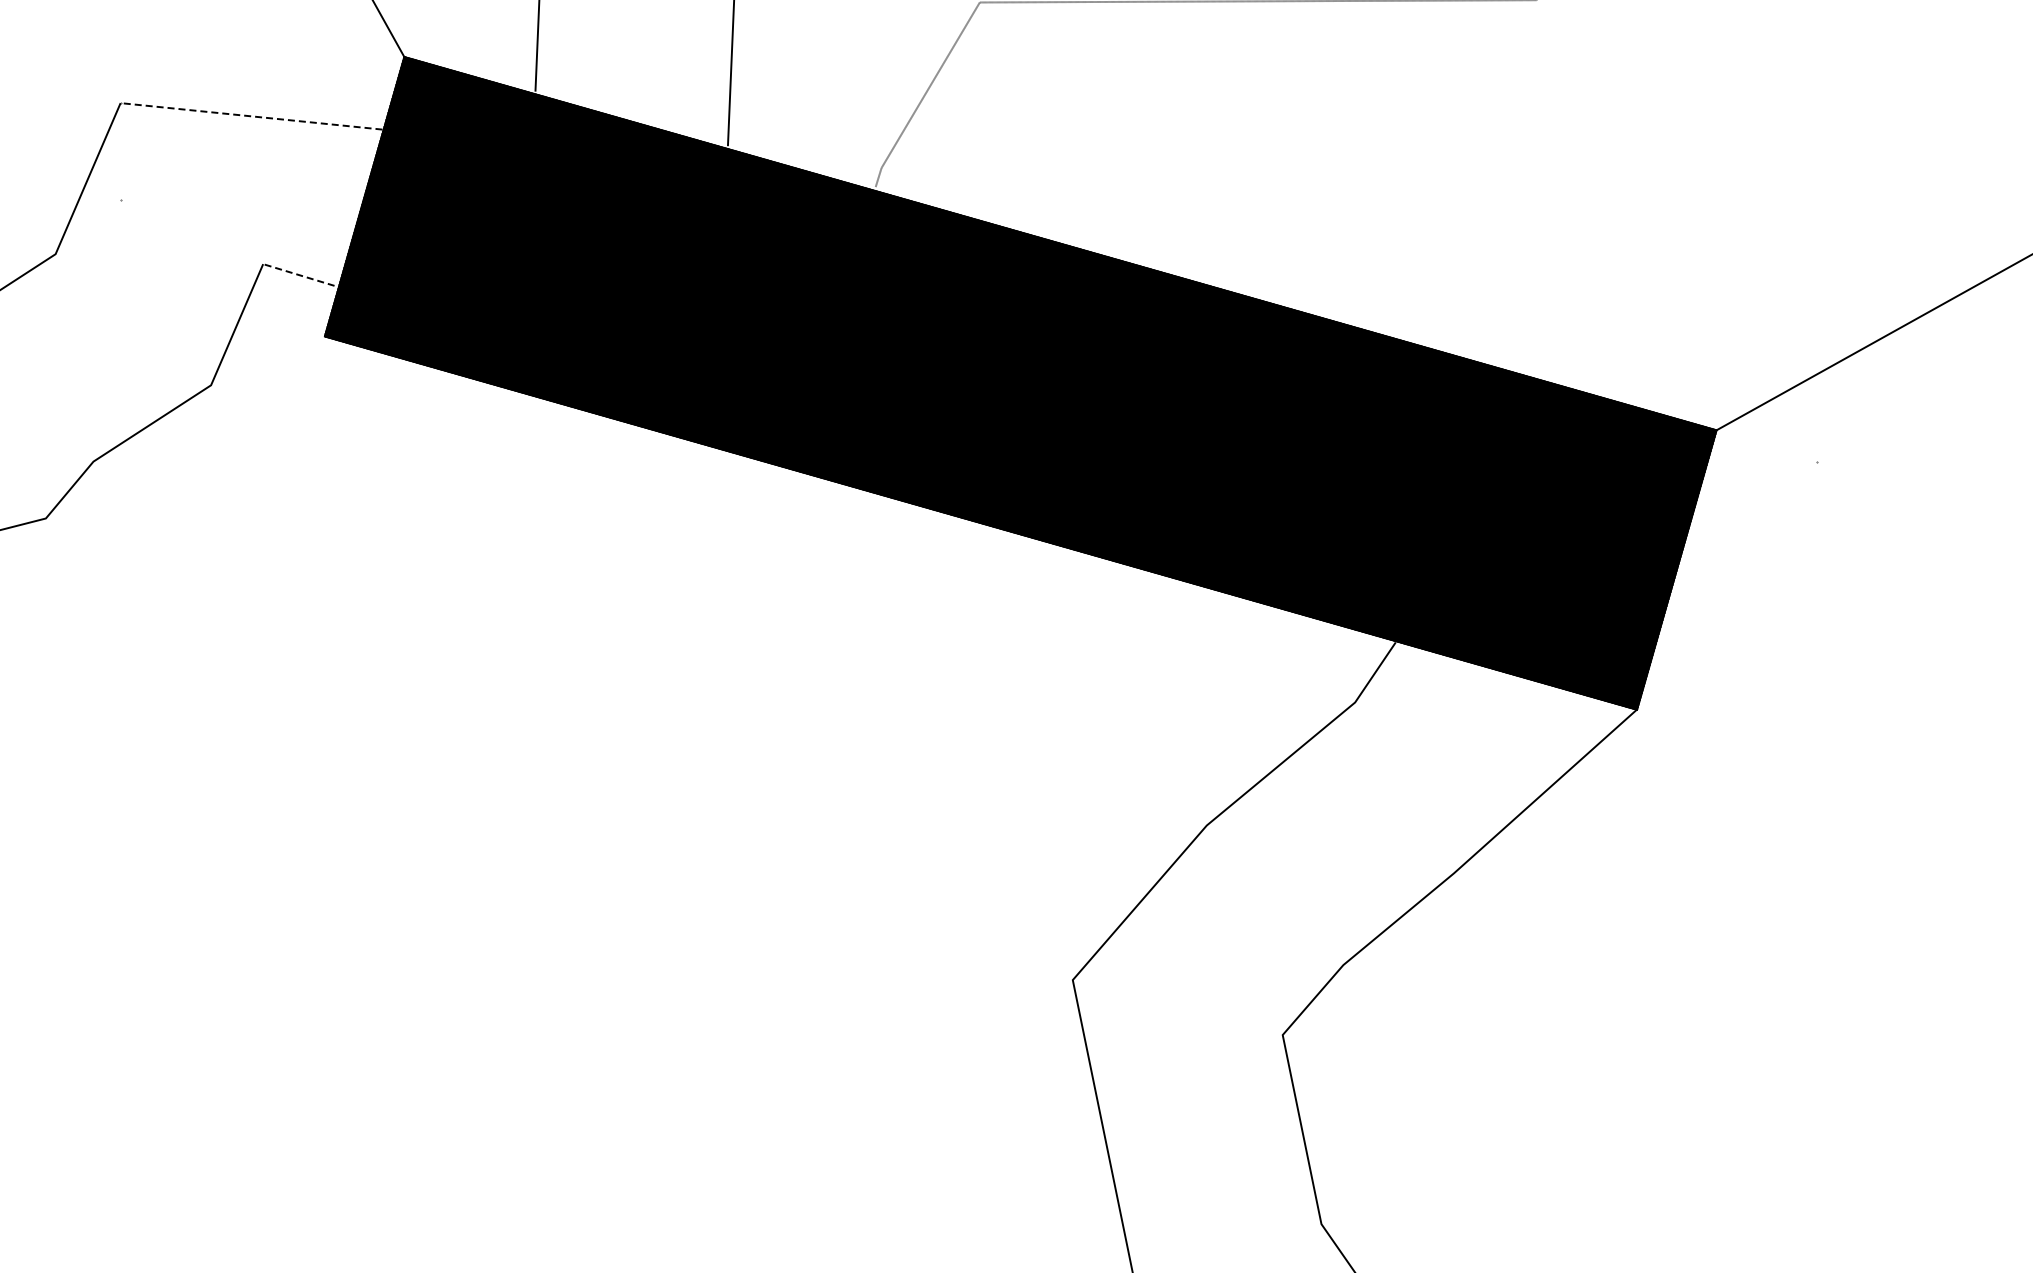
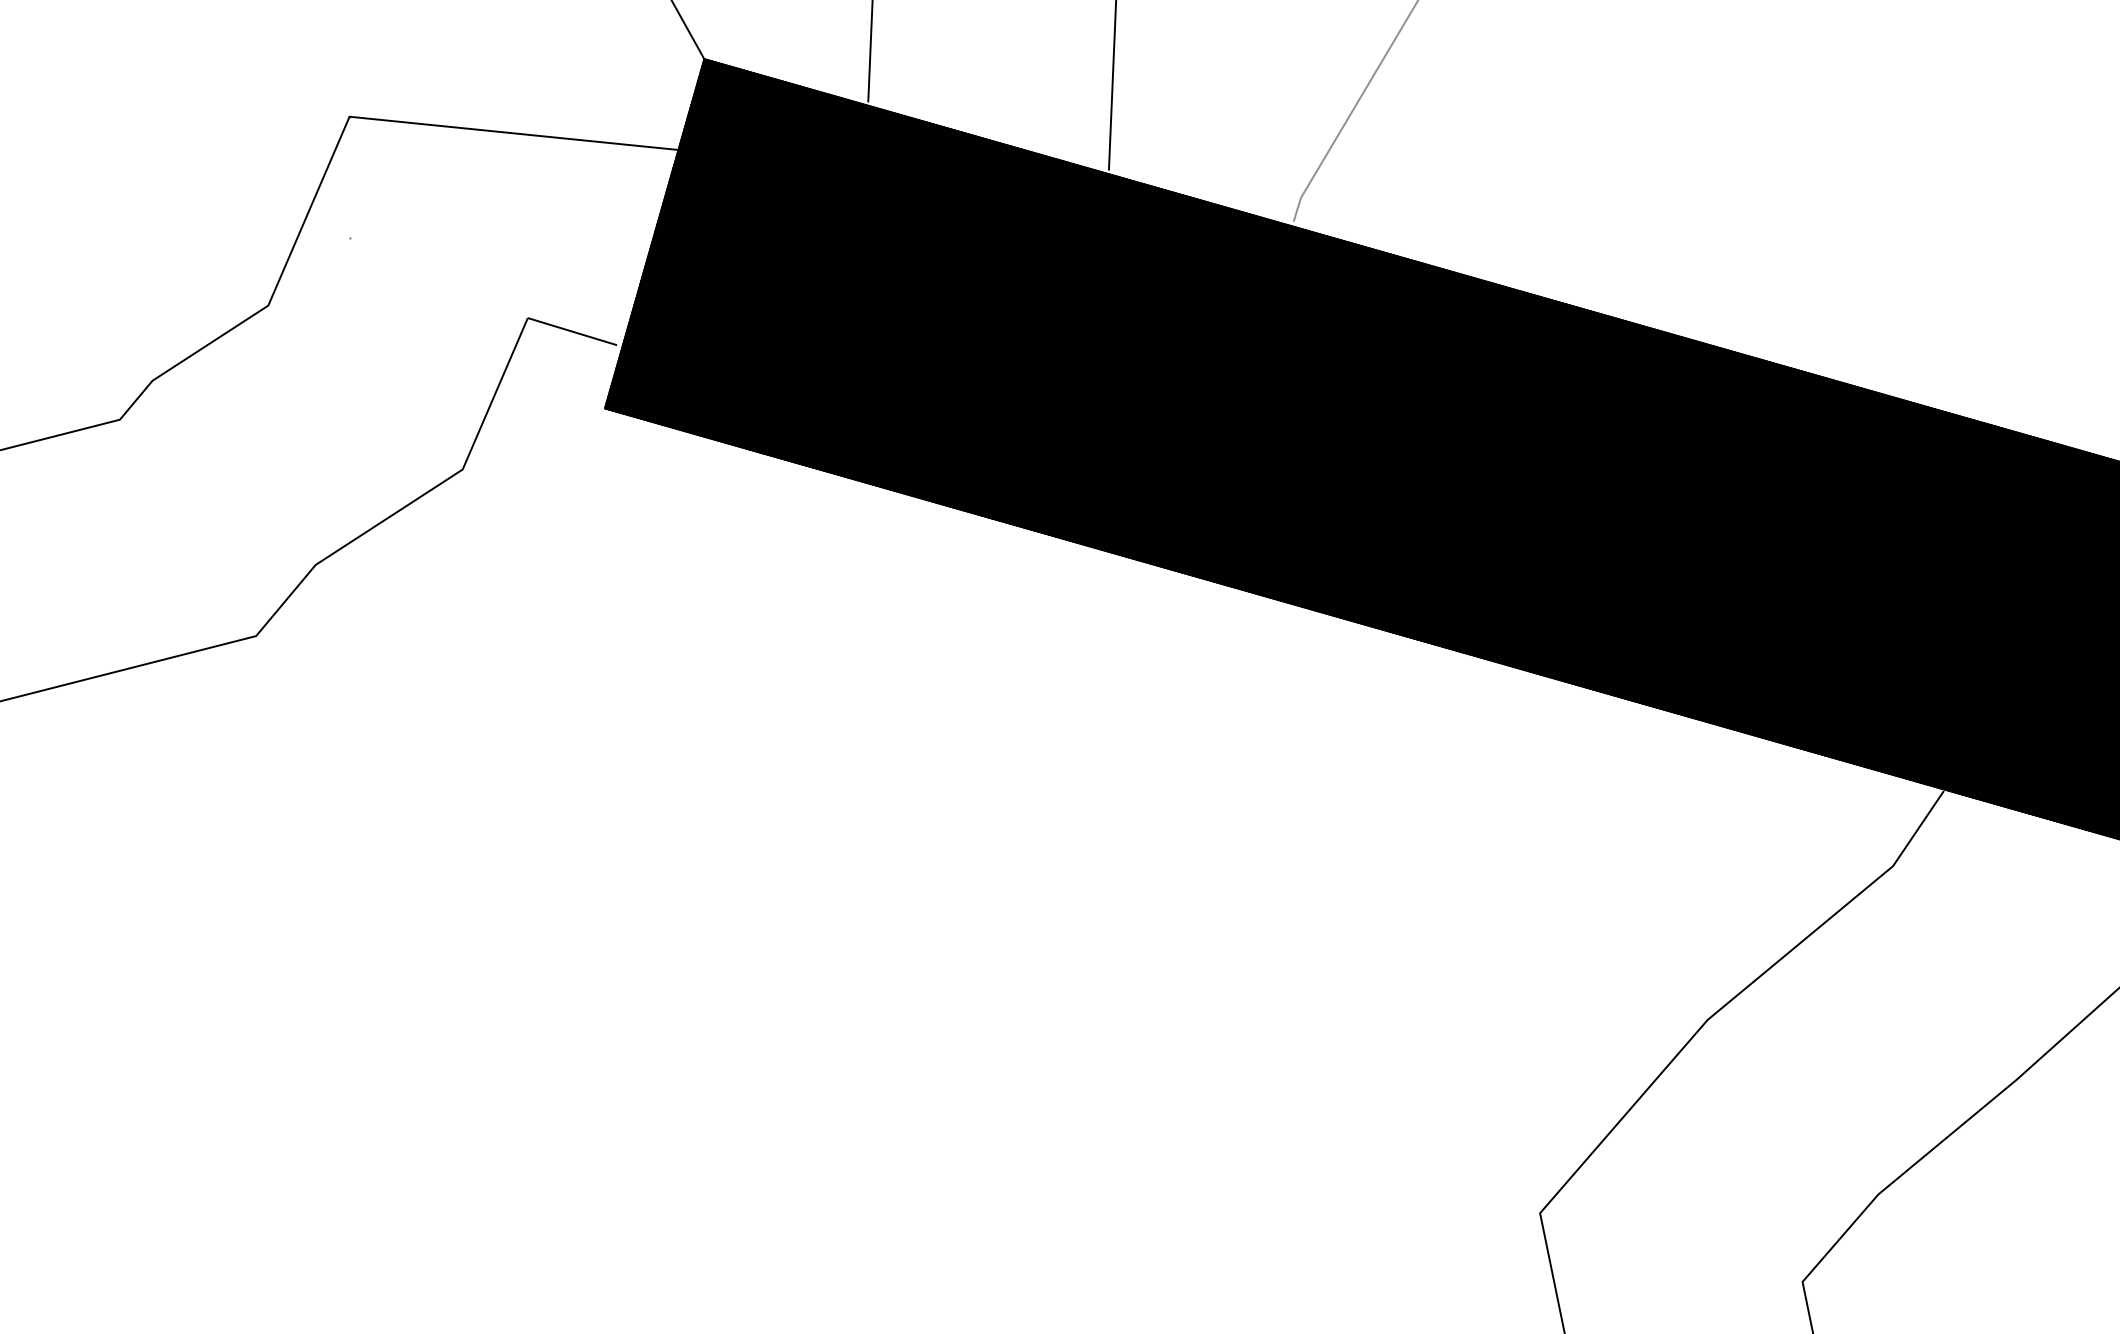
line: (251, 116) -> (513, 133), dashed -> solid
line: (298, 274) -> (571, 331), dashed -> solid

